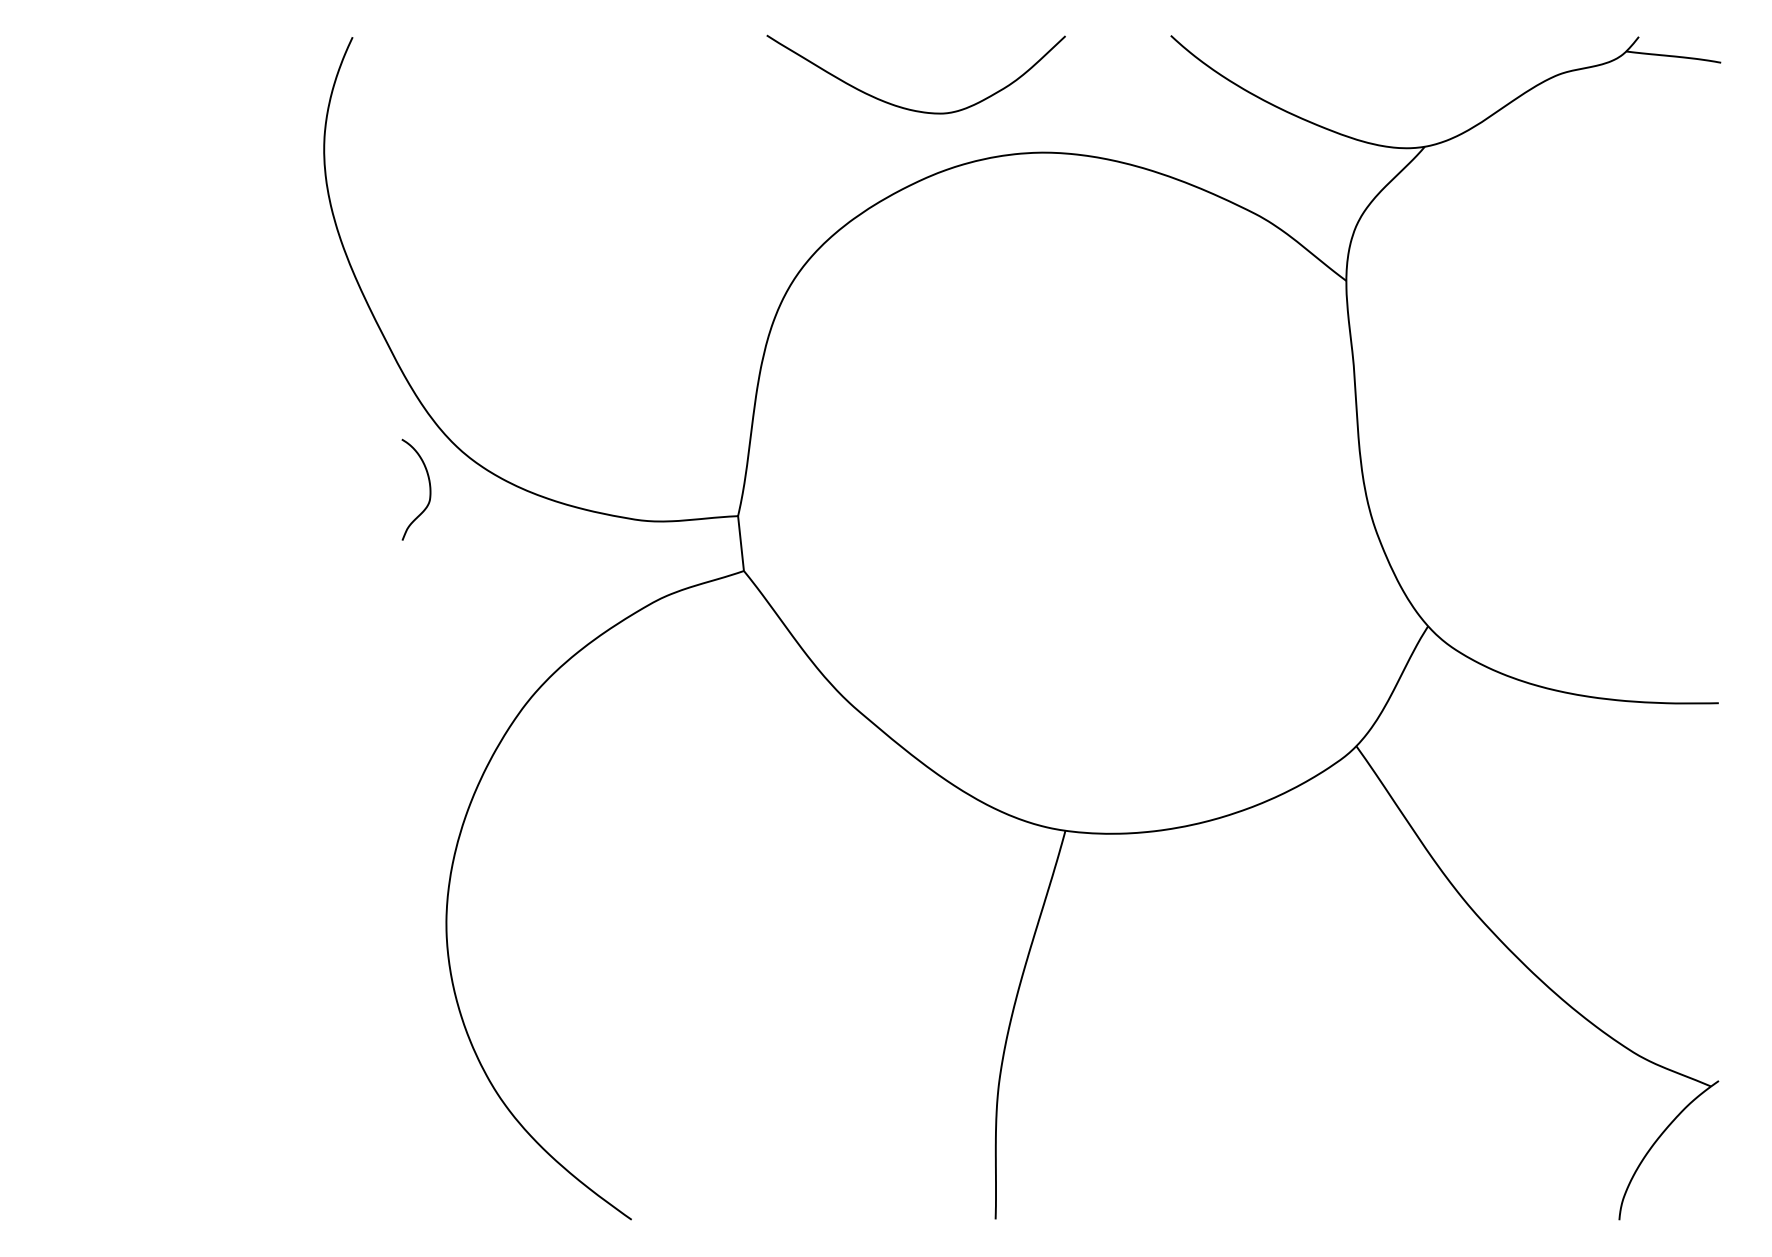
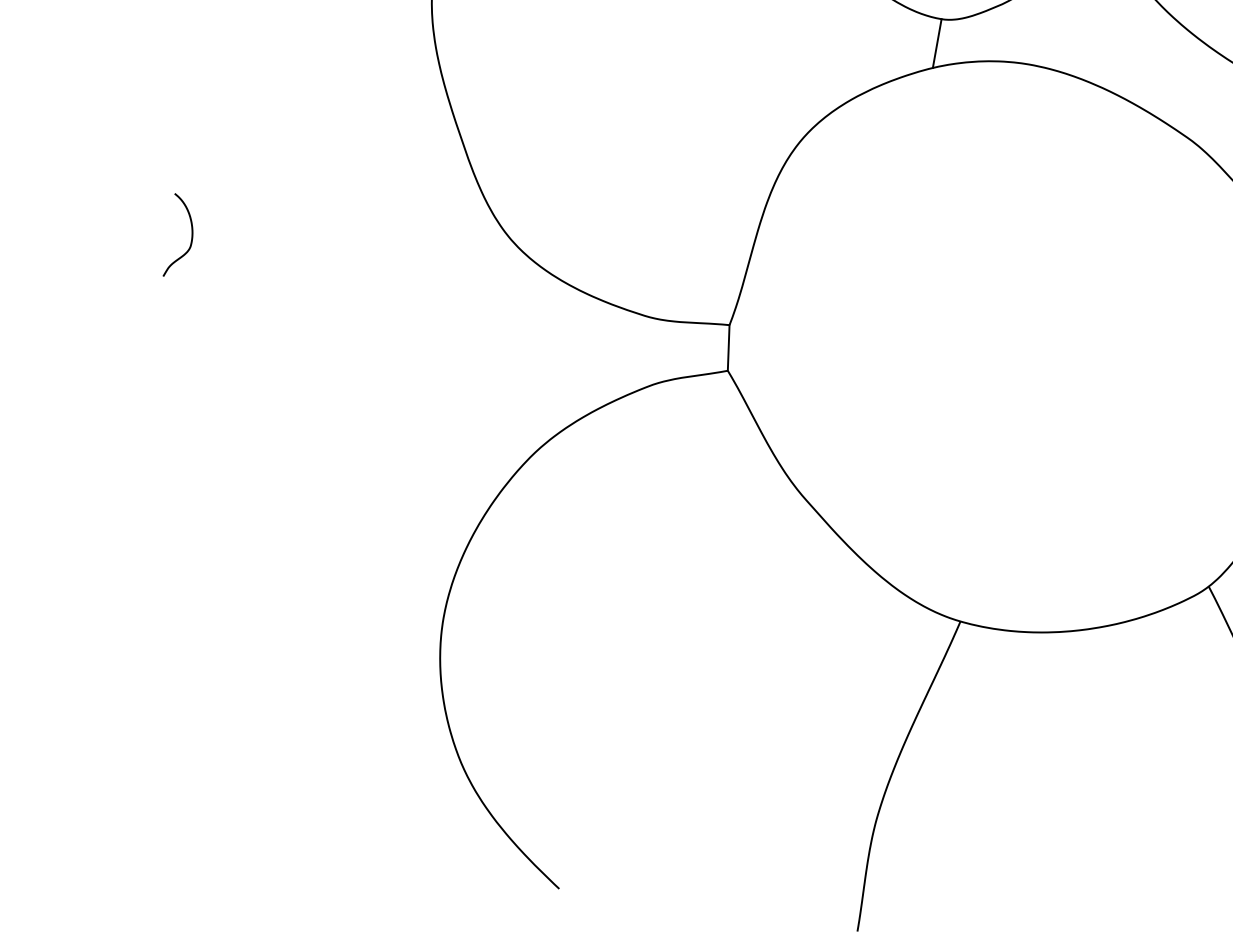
line: (938, 143) -> (937, 43), added
curve: (429, 489) -> (191, 237), moved

